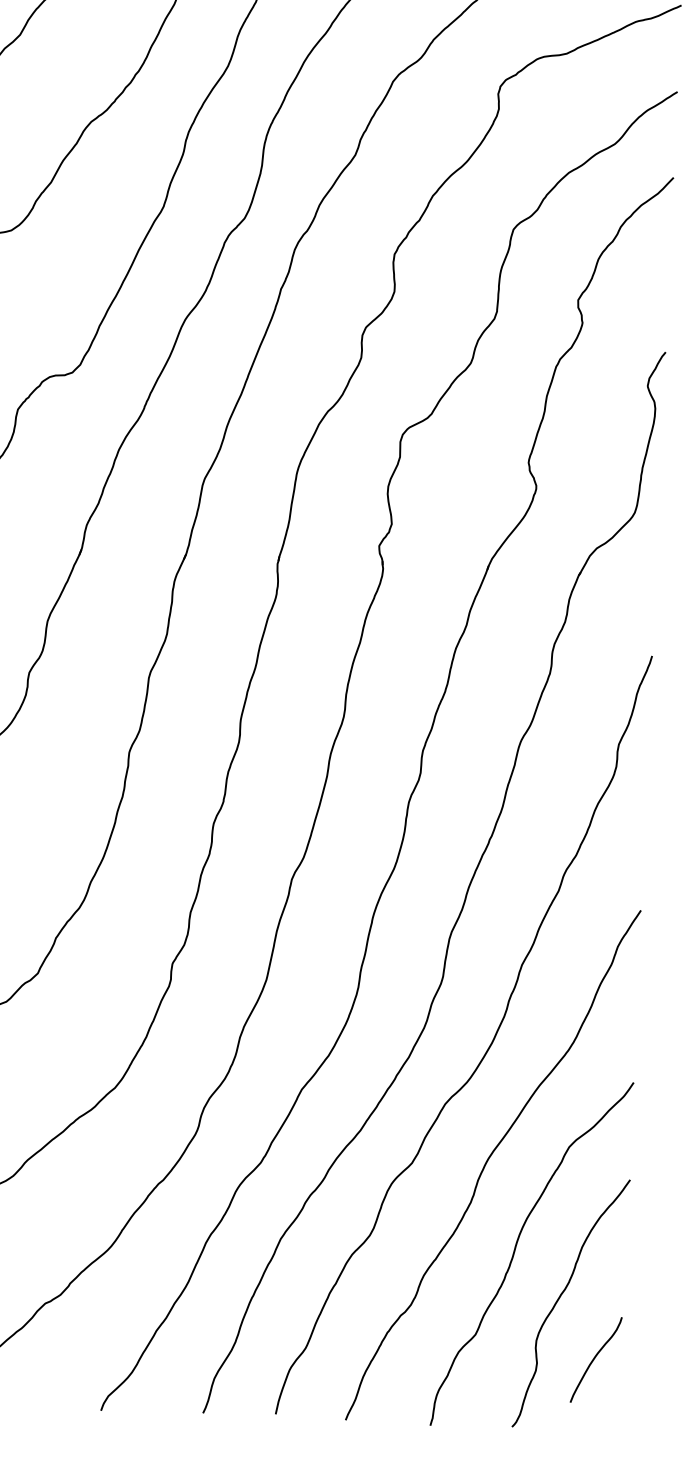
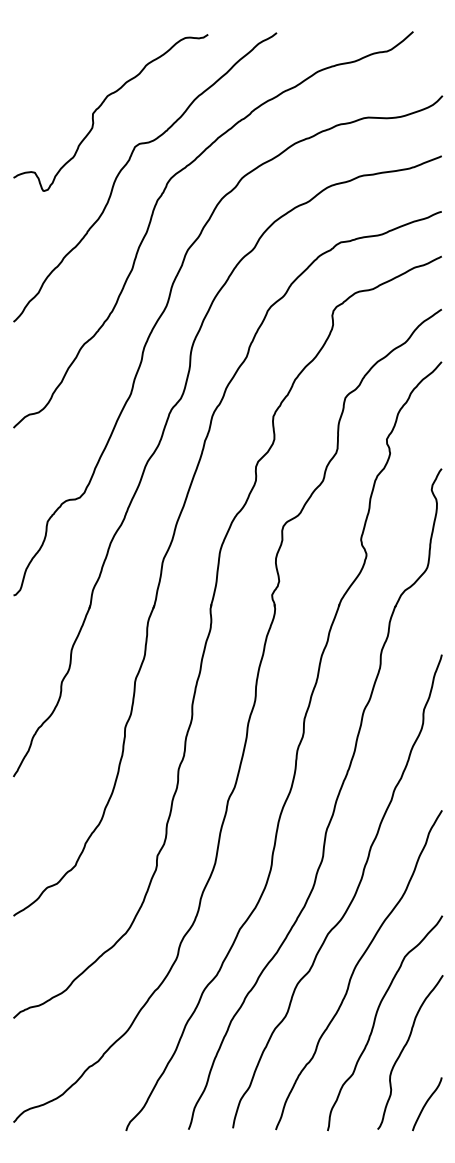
curve: (594, 1360) -> (426, 1104), moved

